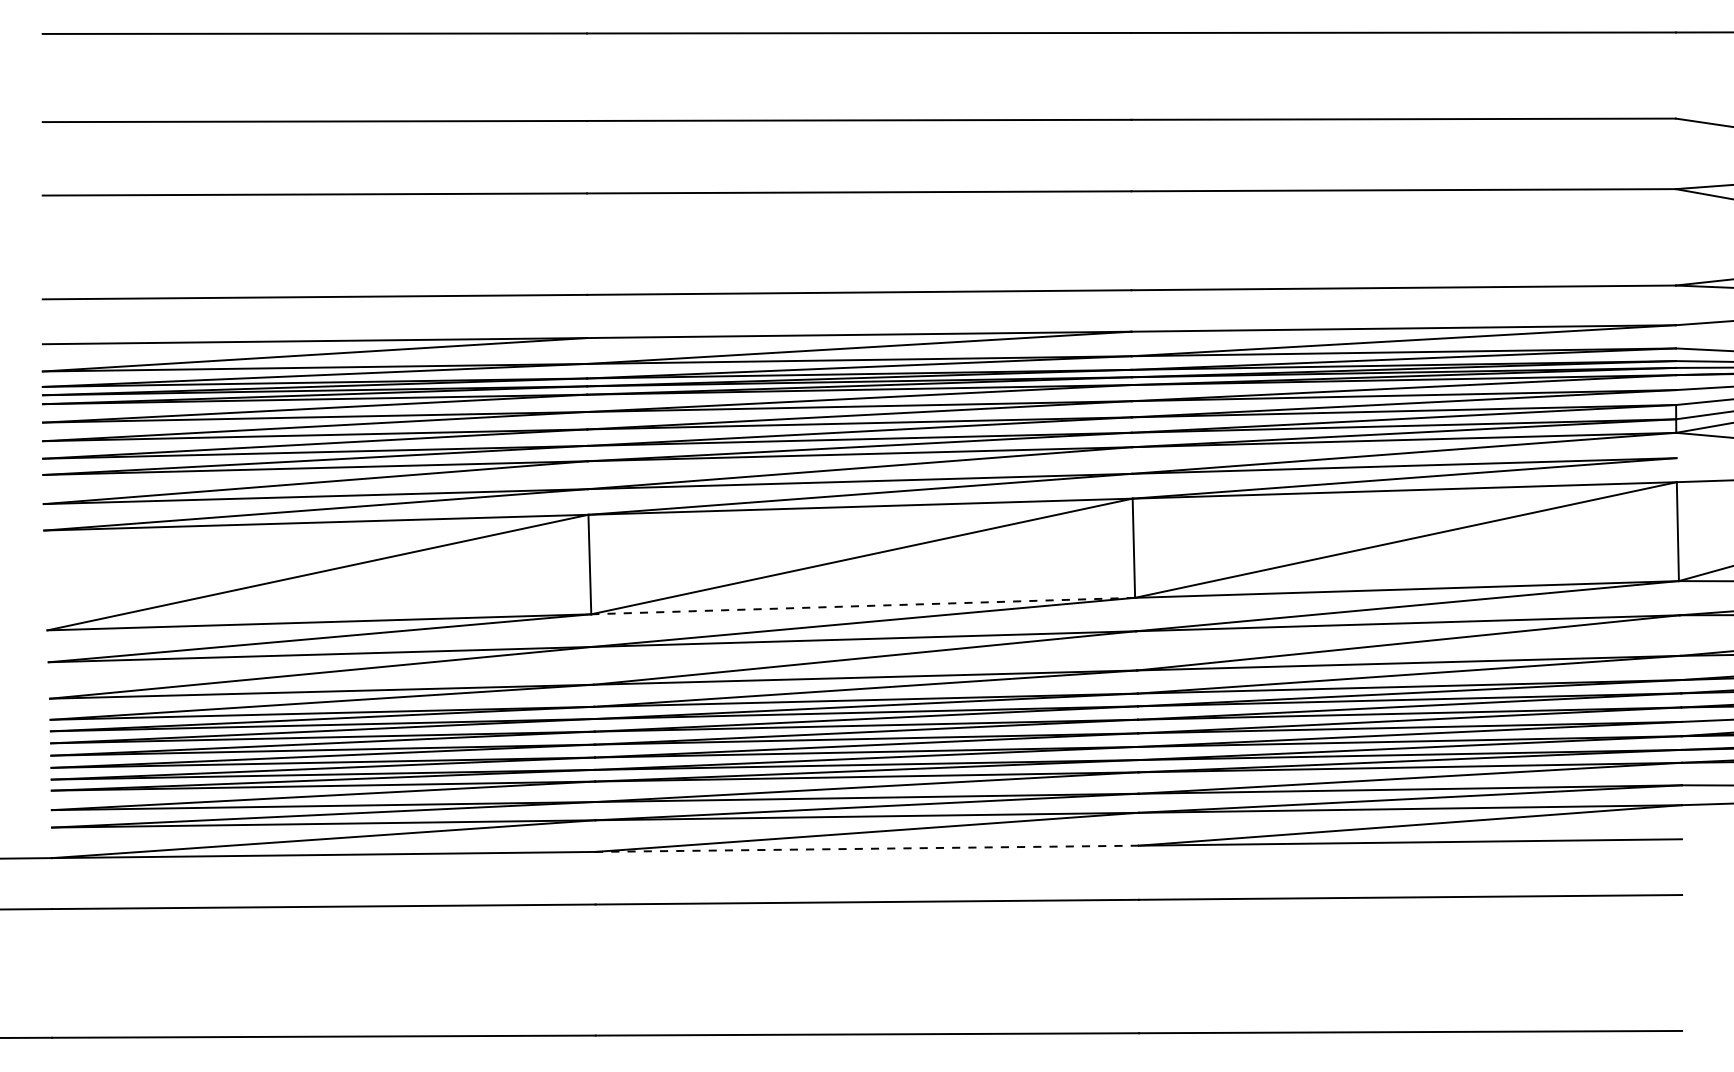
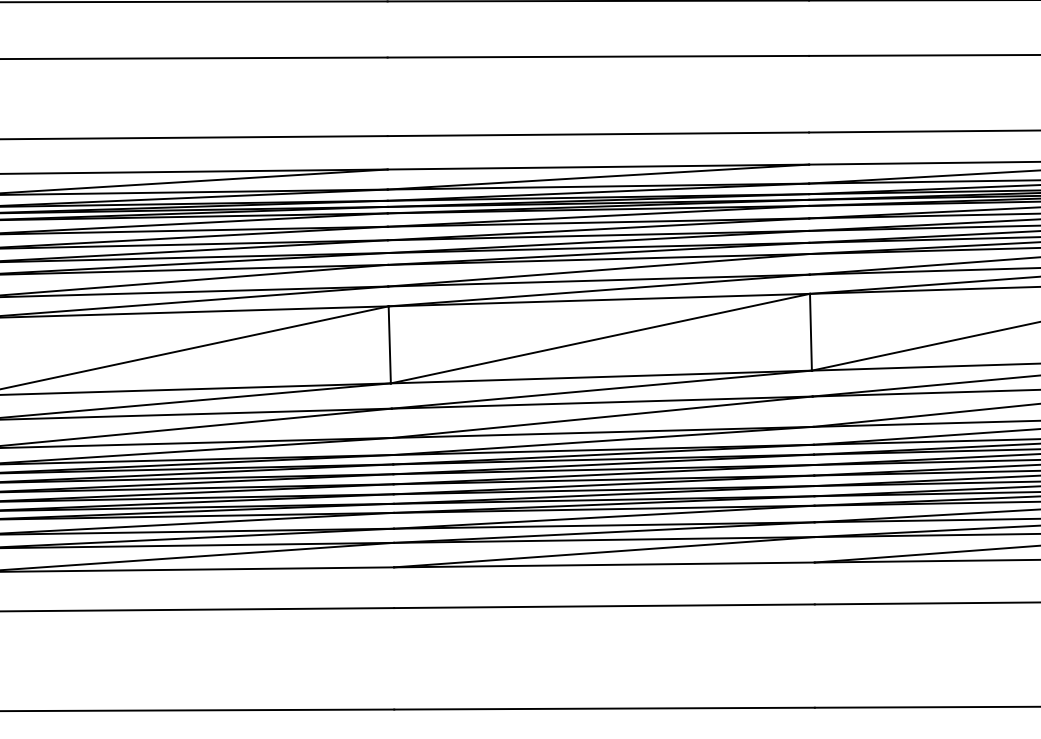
line: (863, 606) -> (601, 377), dashed -> solid
line: (867, 848) -> (604, 564), dashed -> solid

